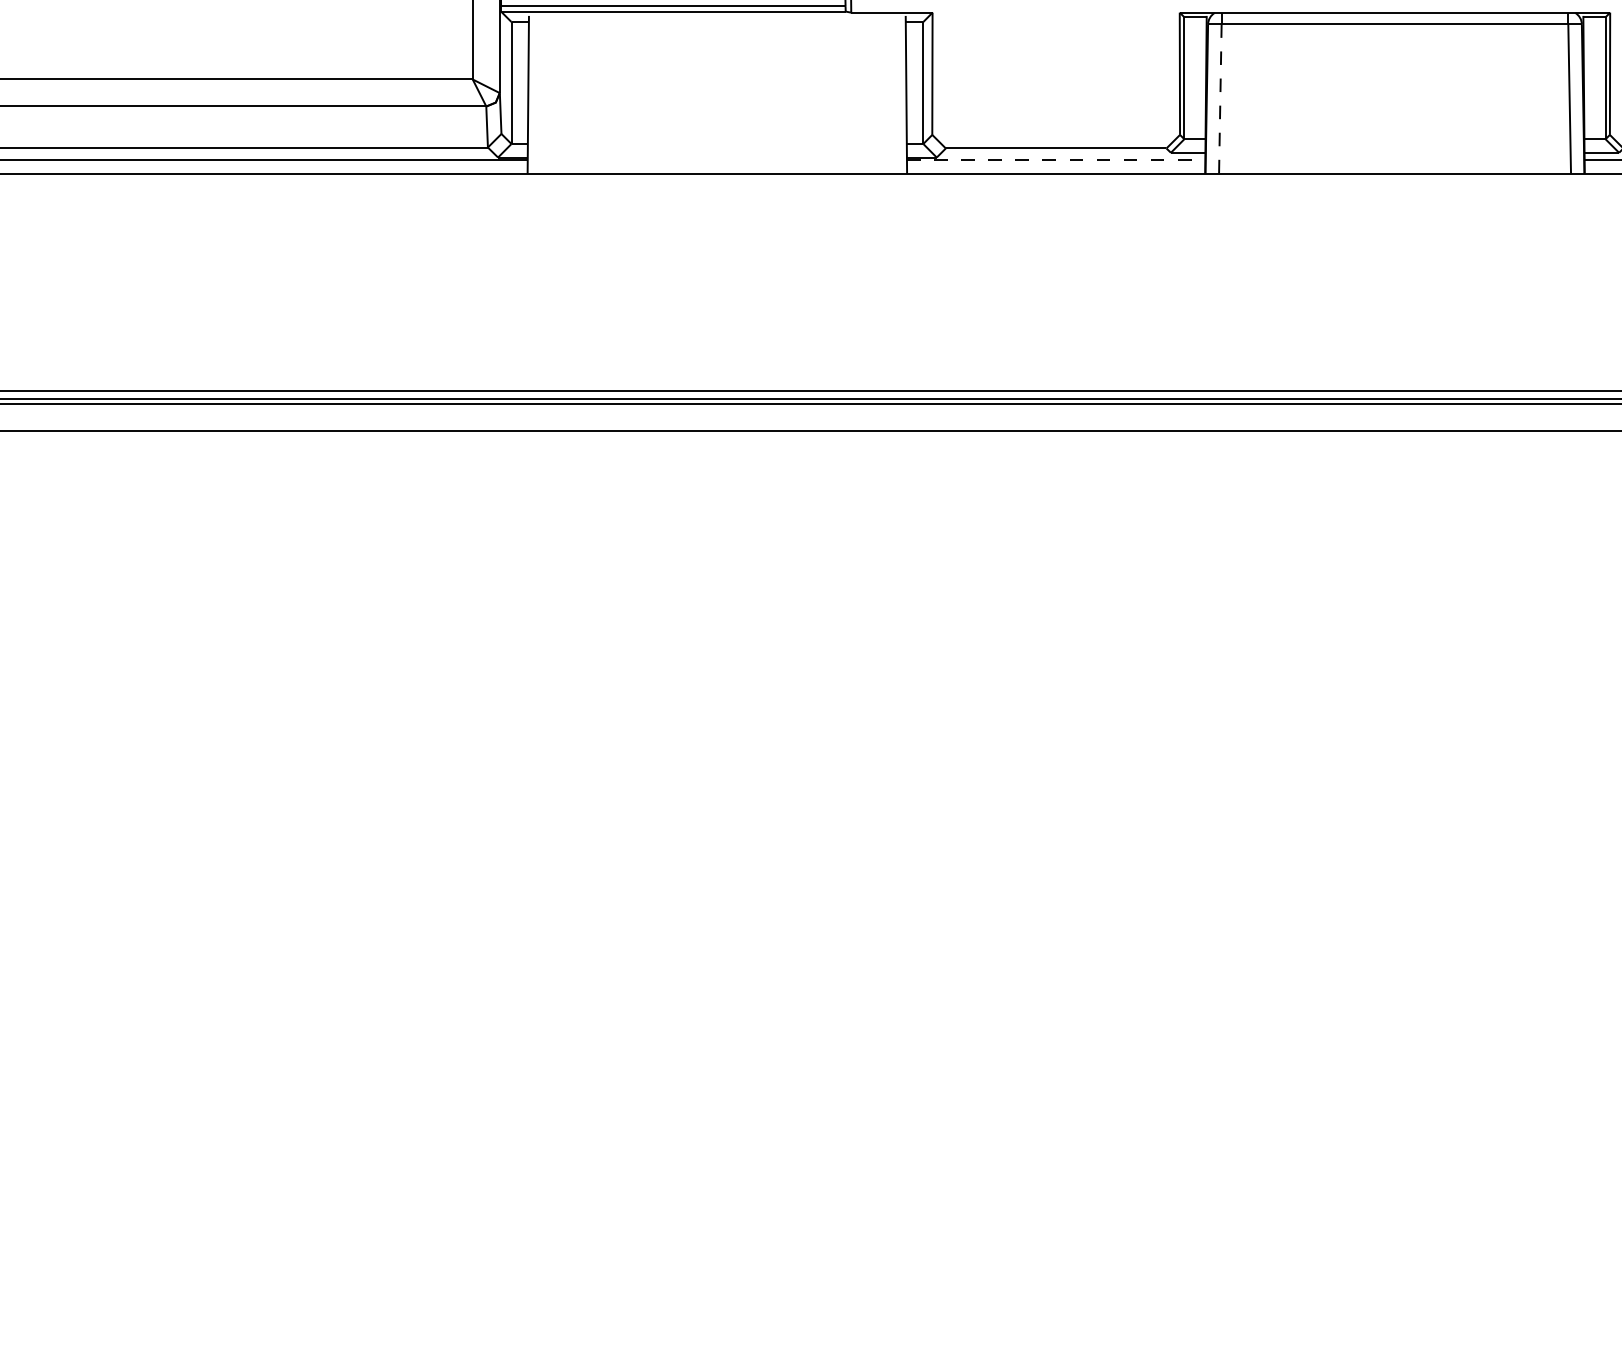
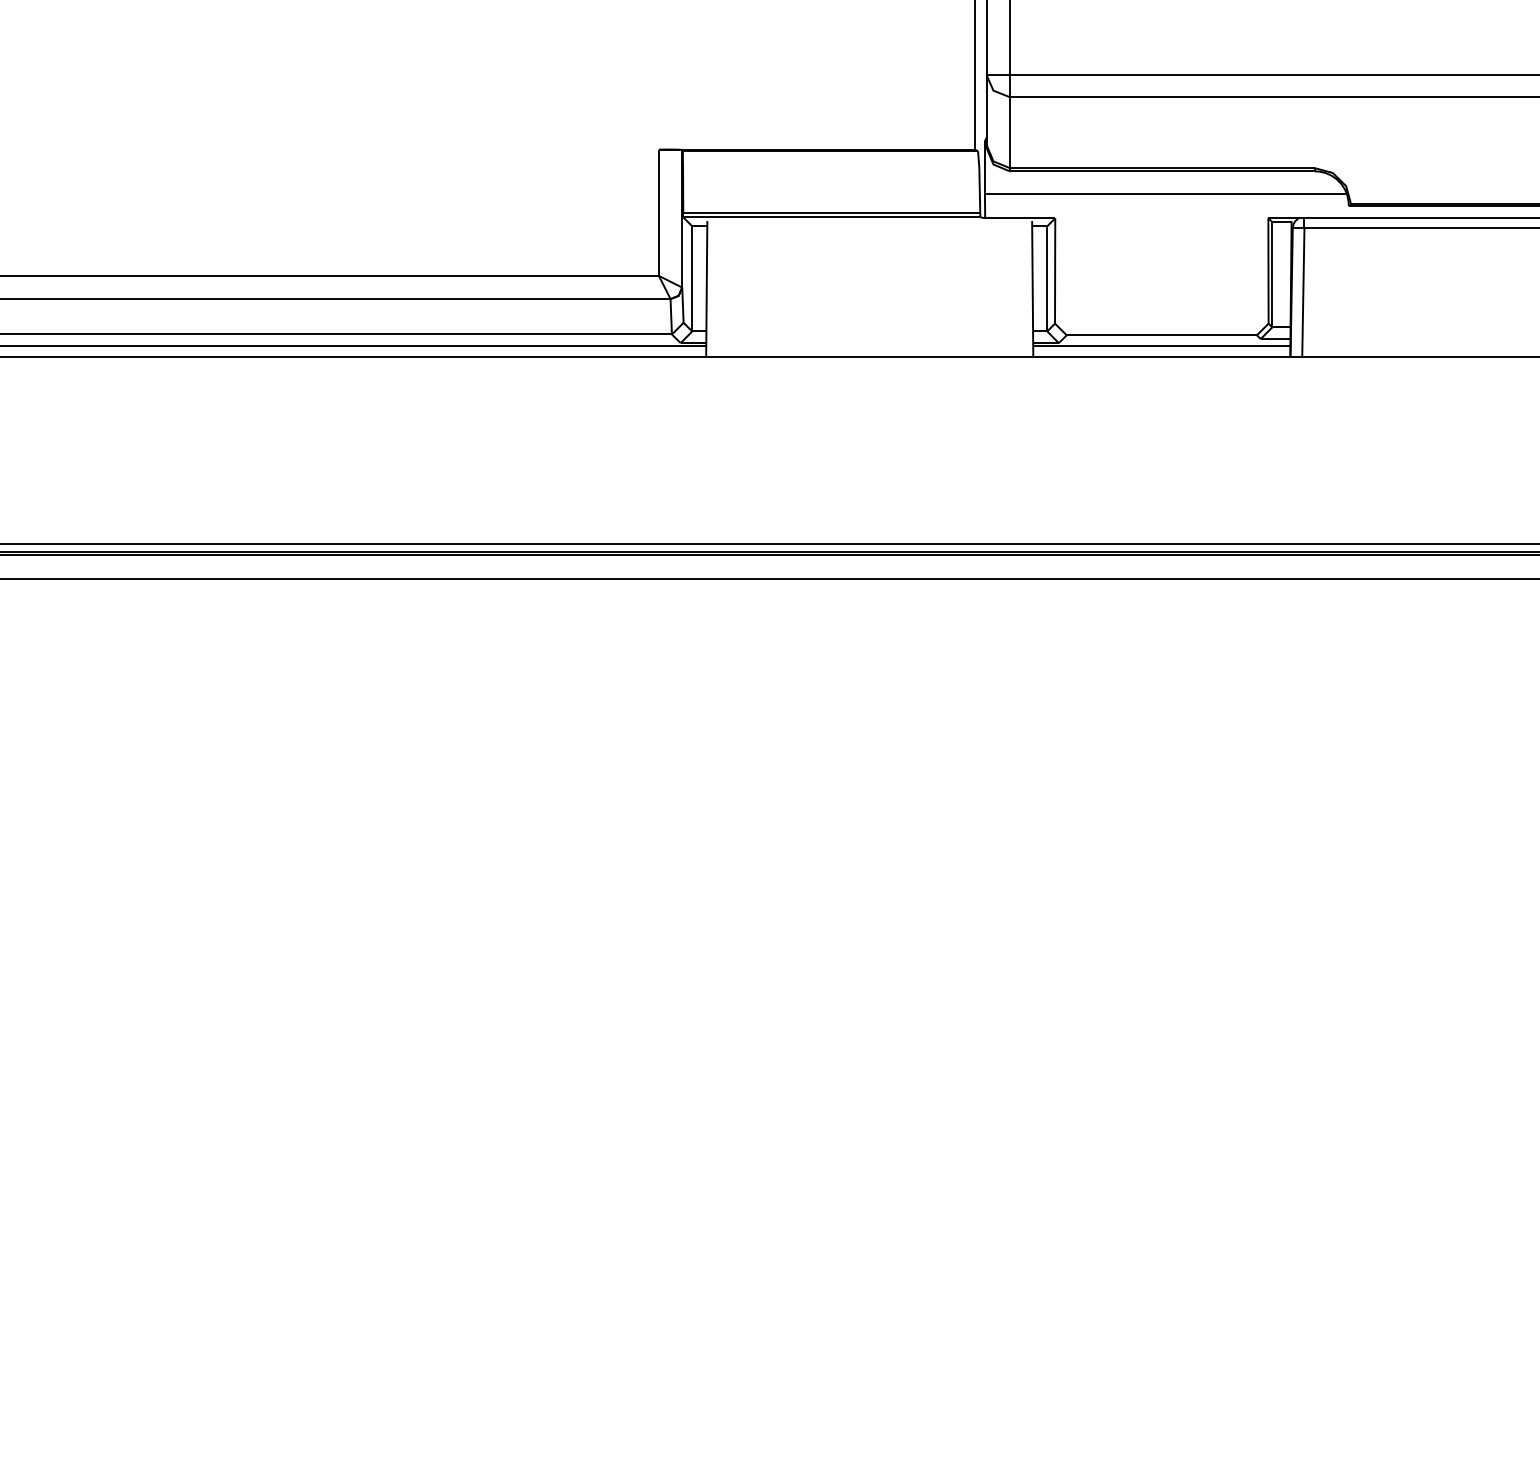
line: (1220, 99) -> (1303, 293), dashed -> solid
line: (1055, 160) -> (1161, 345), dashed -> solid

